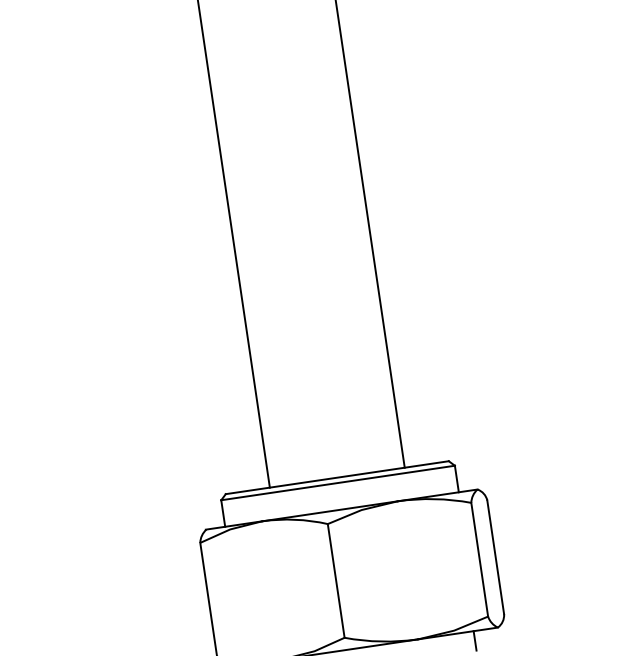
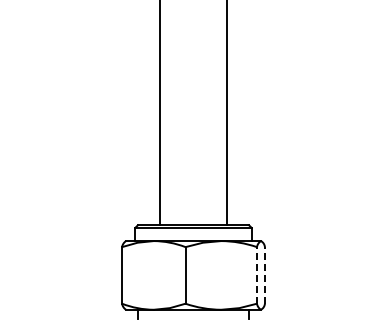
line: (494, 555) -> (264, 274), solid -> dashed
line: (478, 558) -> (256, 274), solid -> dashed

